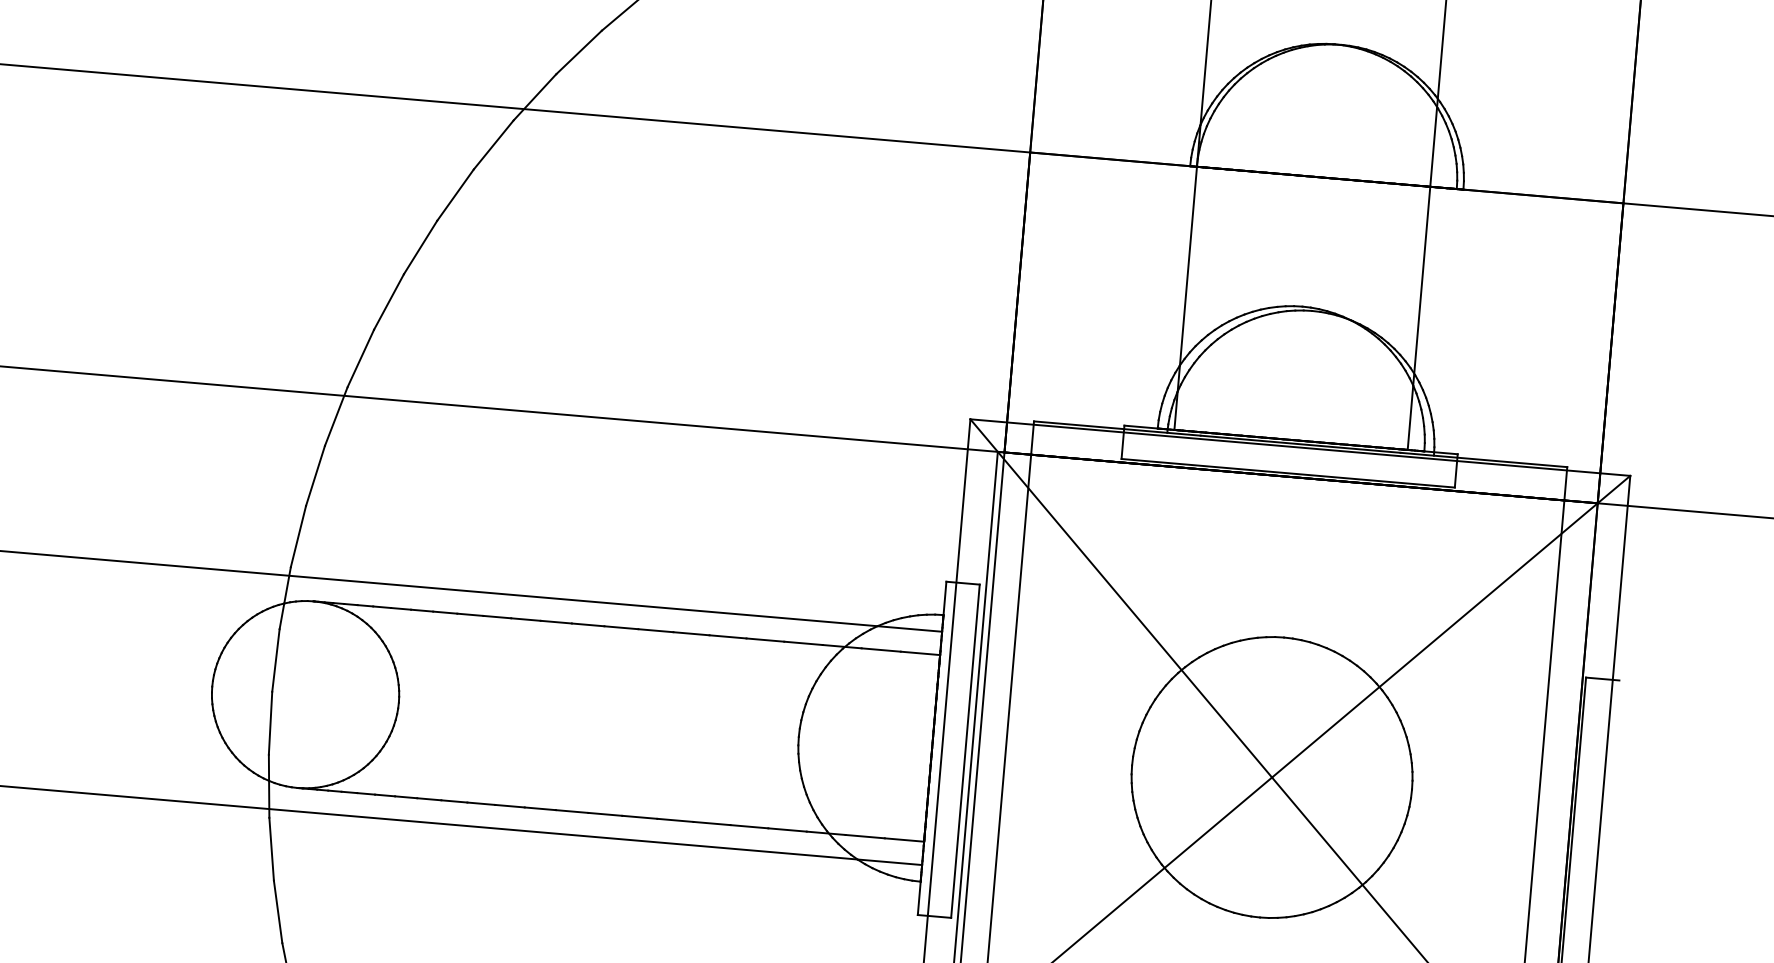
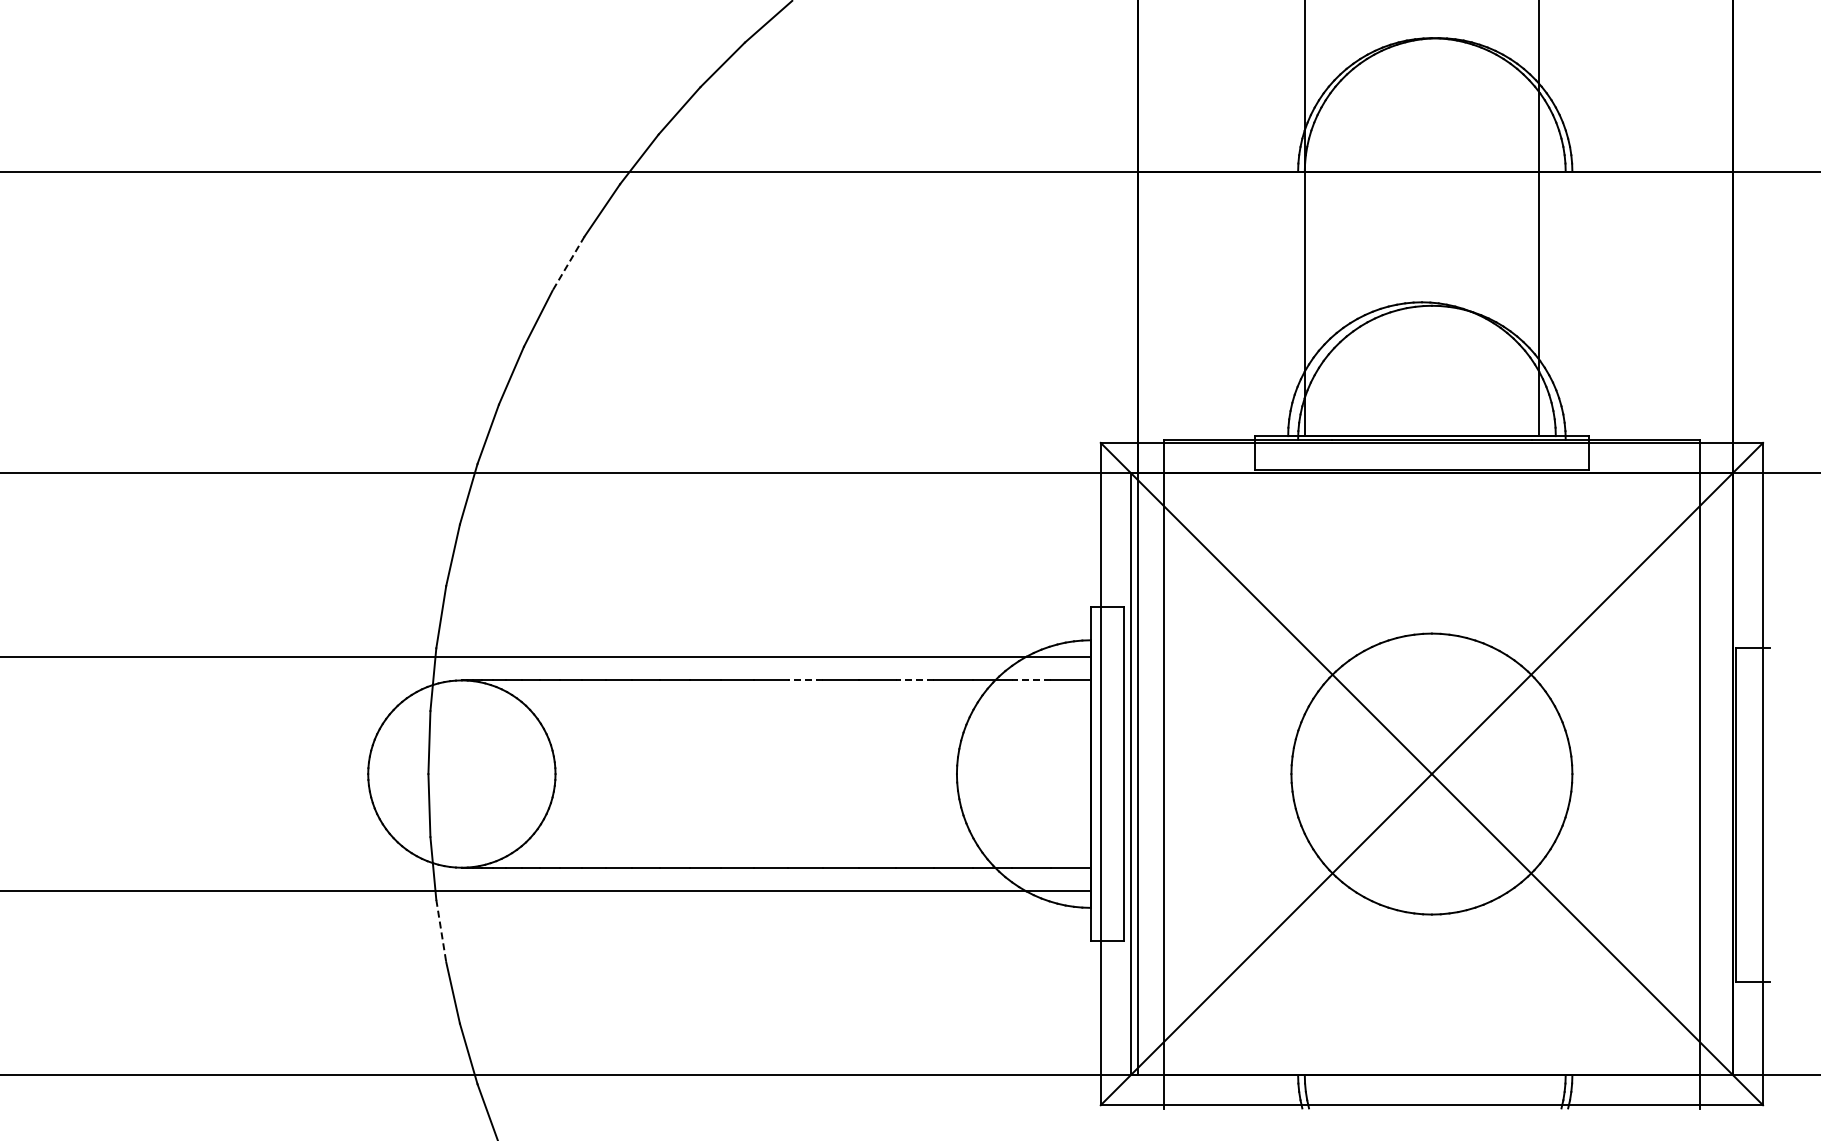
line: (455, 195) -> (568, 263), solid -> dashed
line: (655, 630) -> (805, 680), solid -> dashed
line: (765, 640) -> (915, 680), solid -> dashed
line: (881, 650) -> (1031, 680), solid -> dashed
line: (271, 849) -> (441, 931), solid -> dashed

